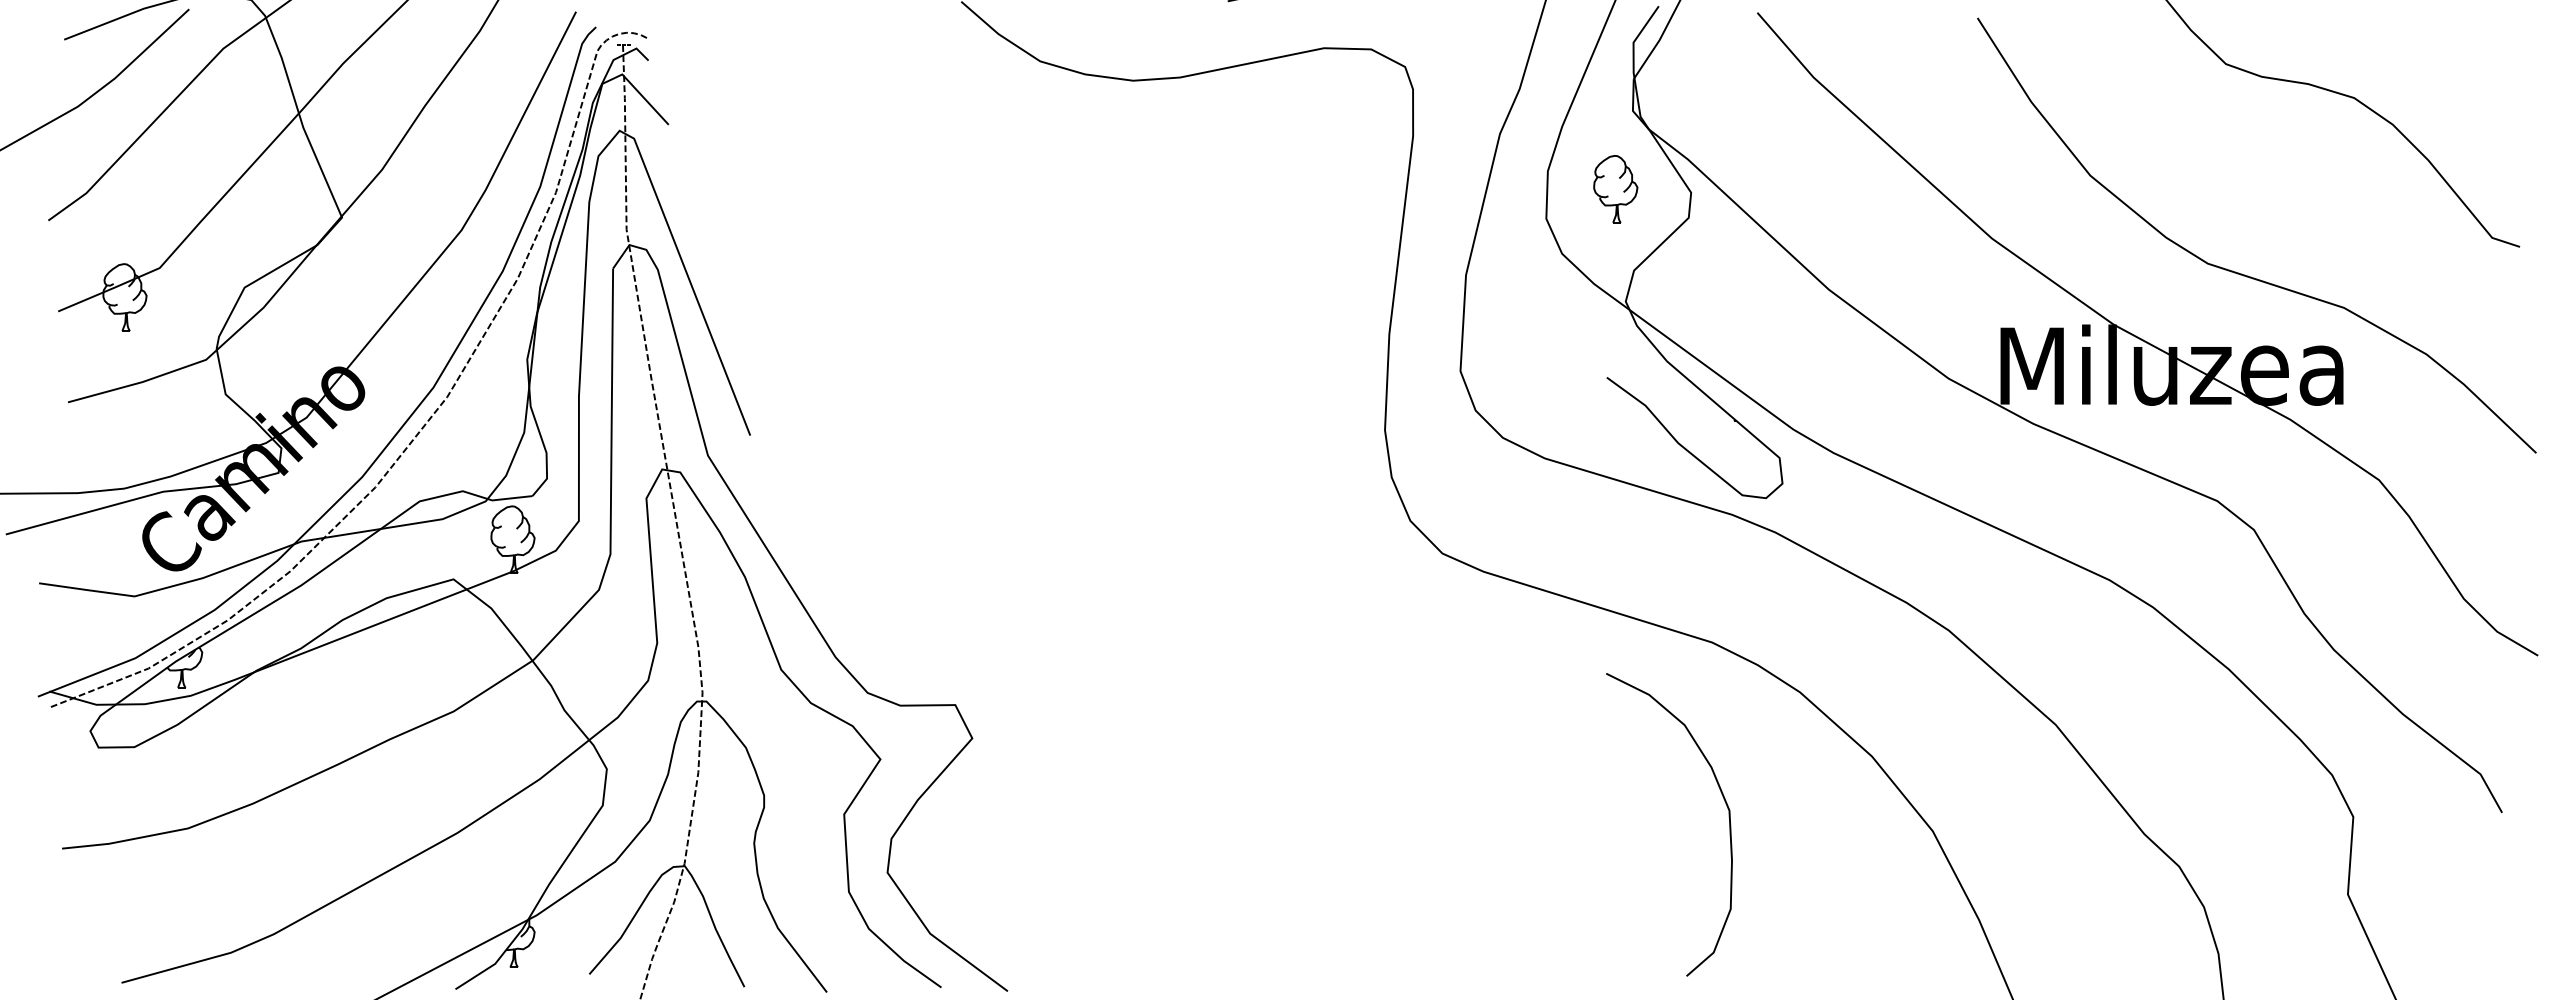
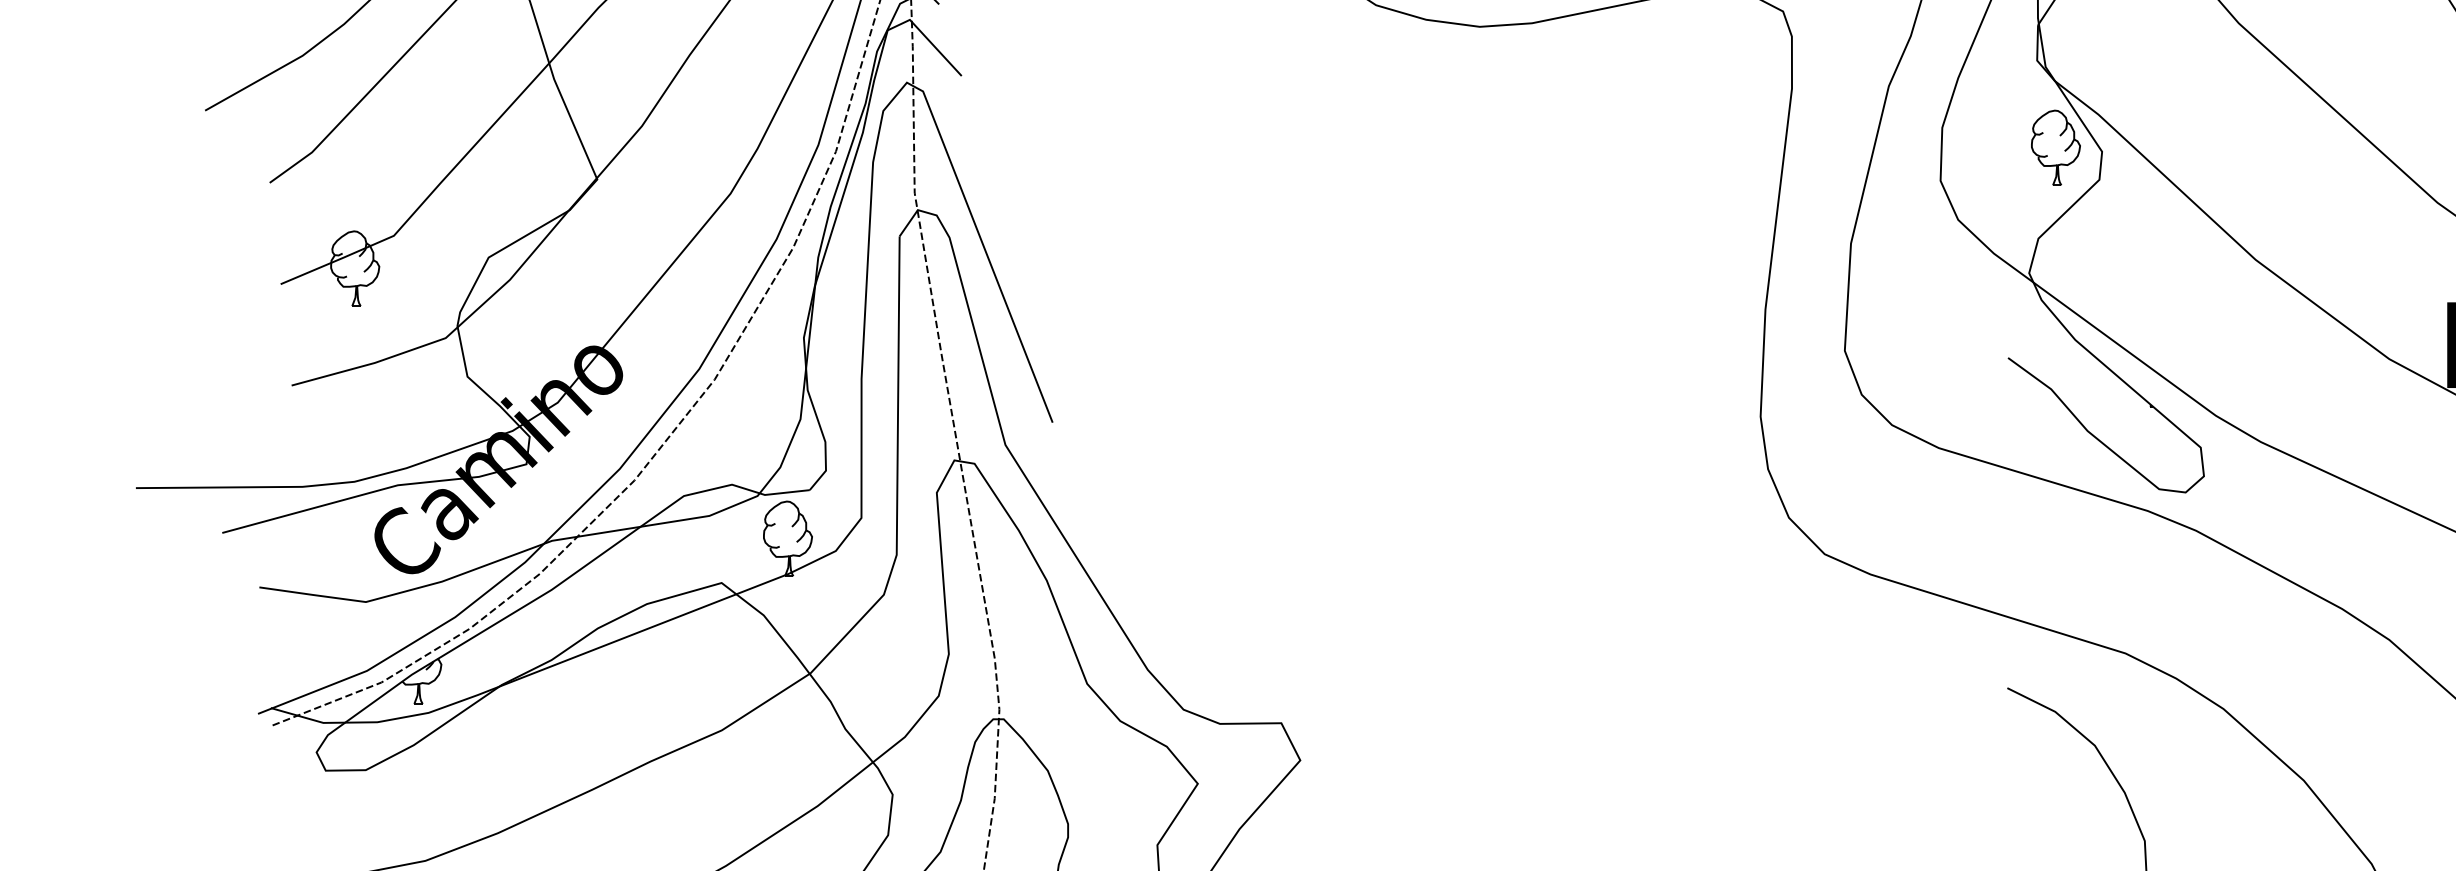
part: (1615, 189) -> (2055, 148), moved

